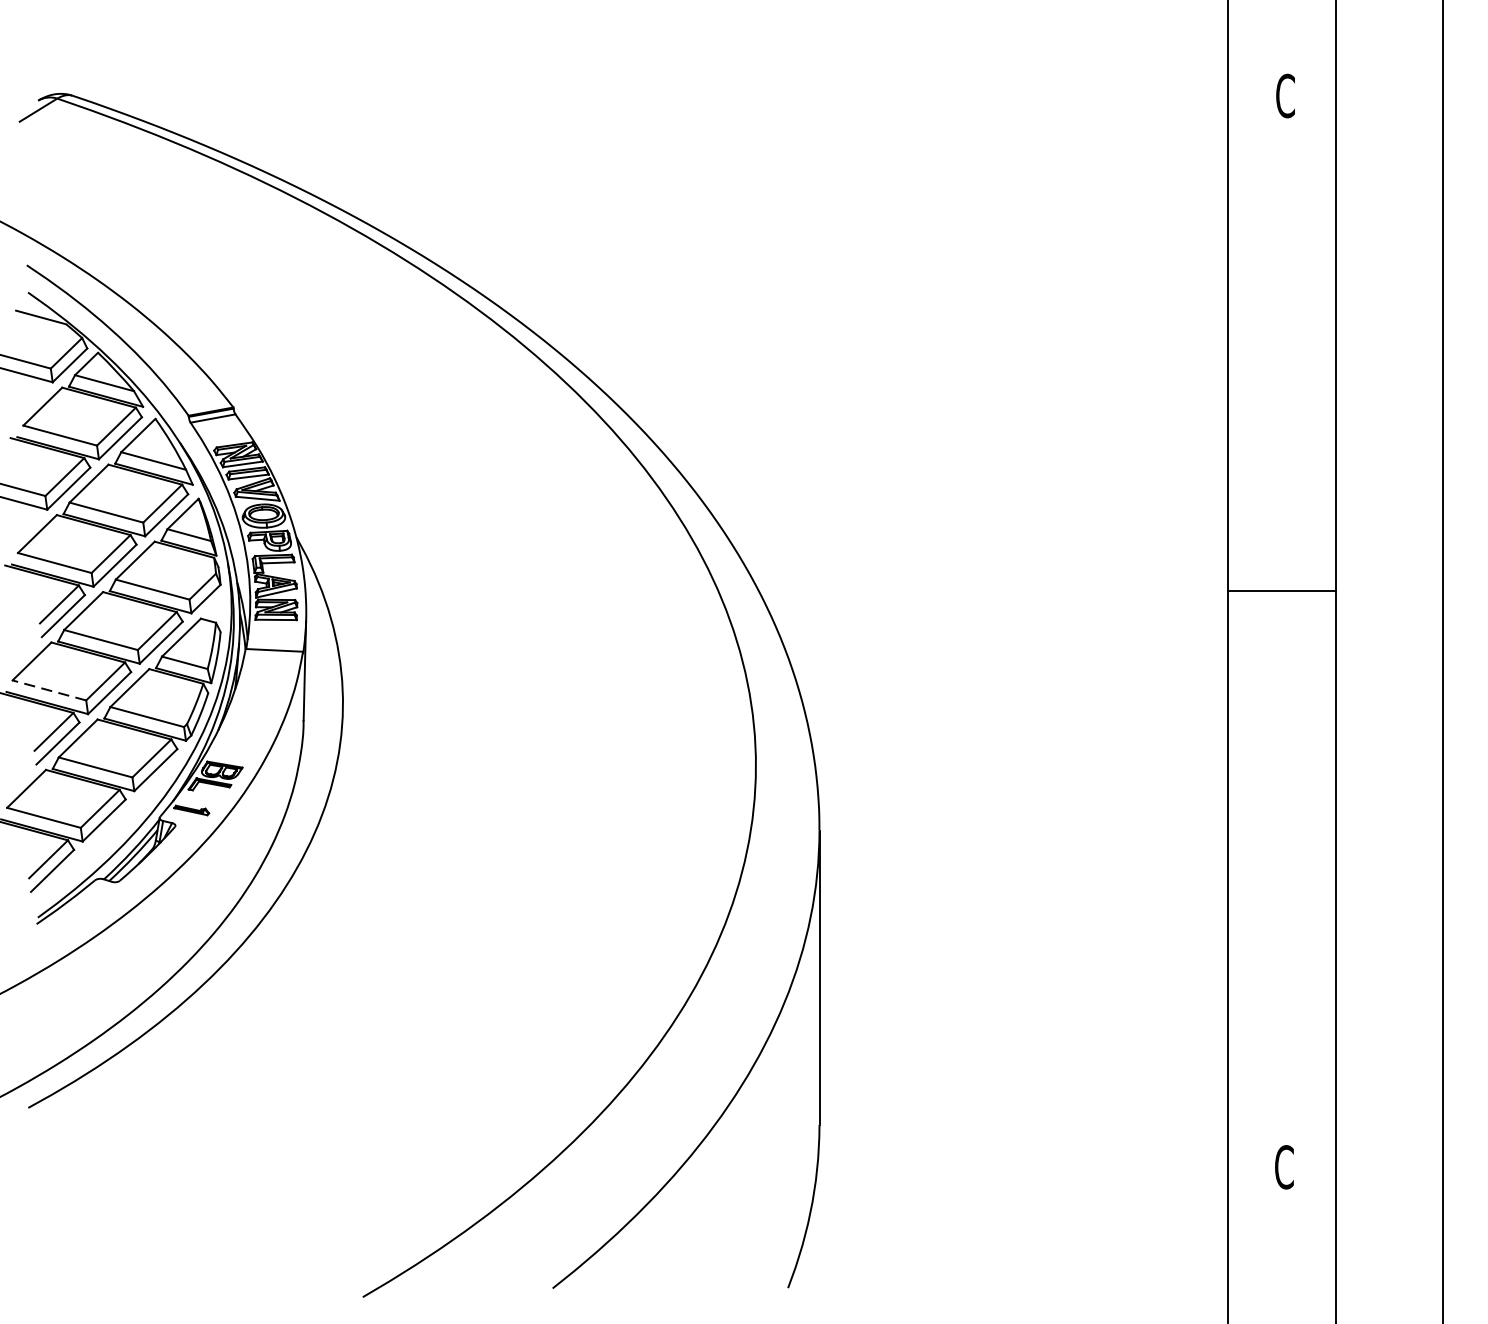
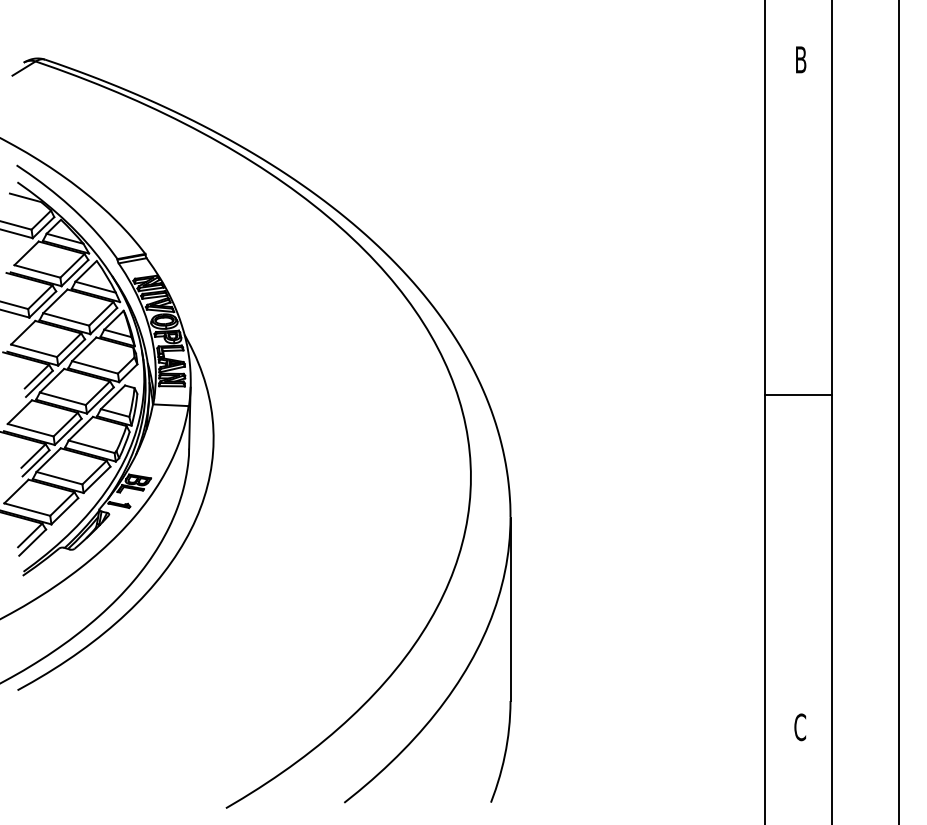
text: (1284, 95) -> (800, 59), C -> B
line: (1281, 591) -> (798, 395), moved
line: (49, 690) -> (30, 430), dashed -> solid

